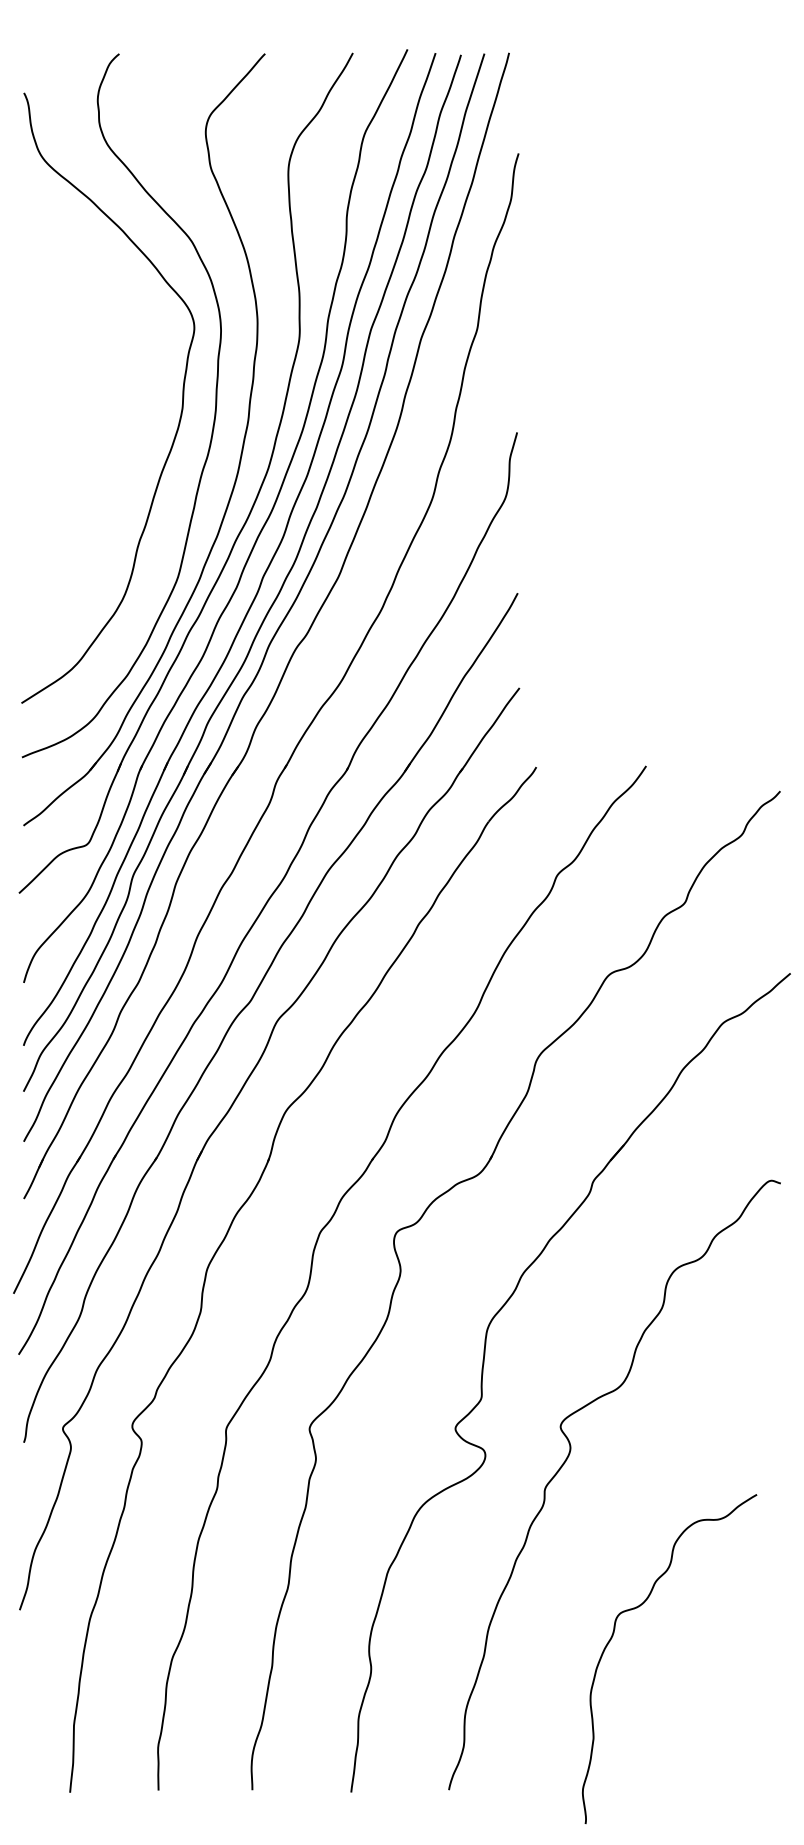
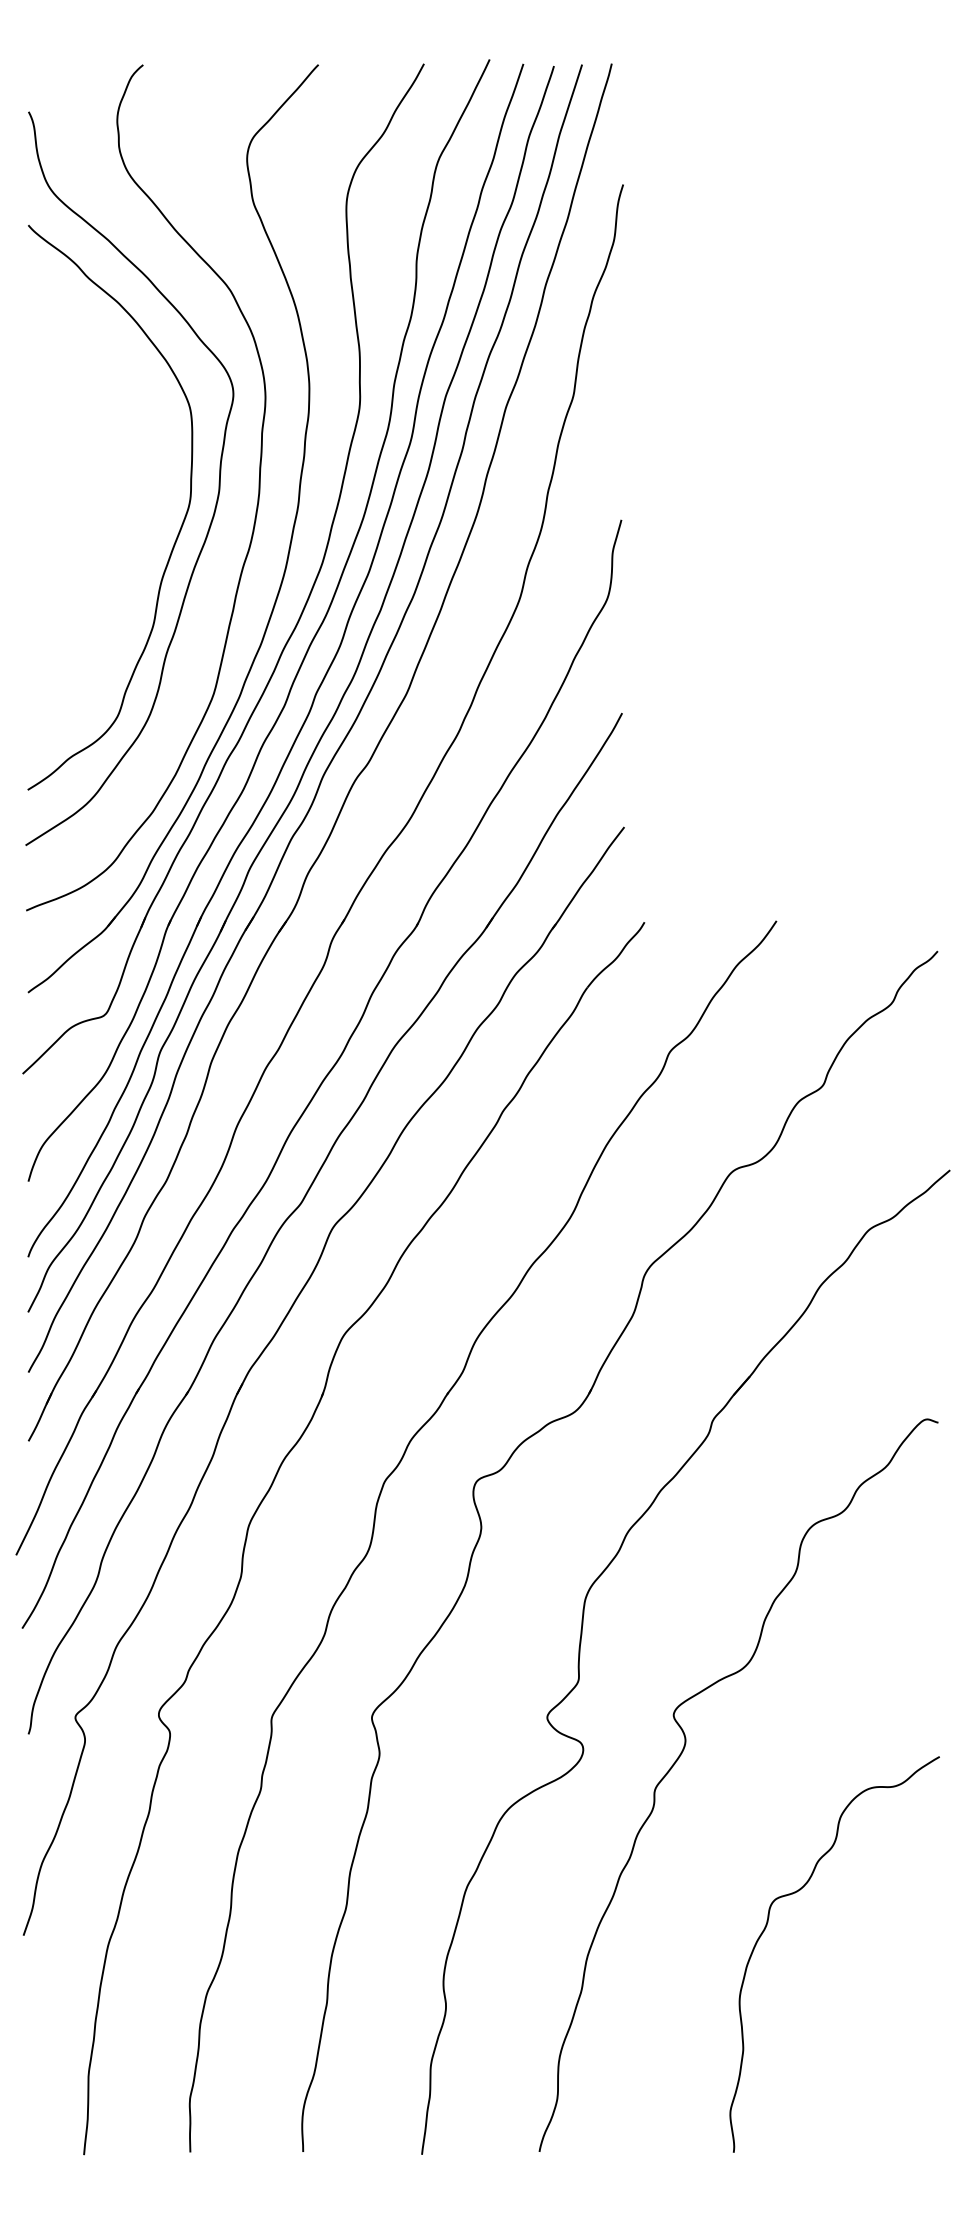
curve: (147, 446) -> (176, 536), added
curve: (638, 1607) -> (797, 1892), moved

